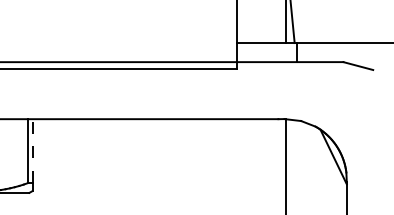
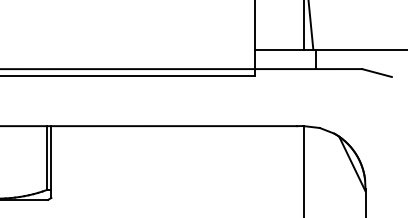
line: (32, 151) -> (51, 158), dashed -> solid

